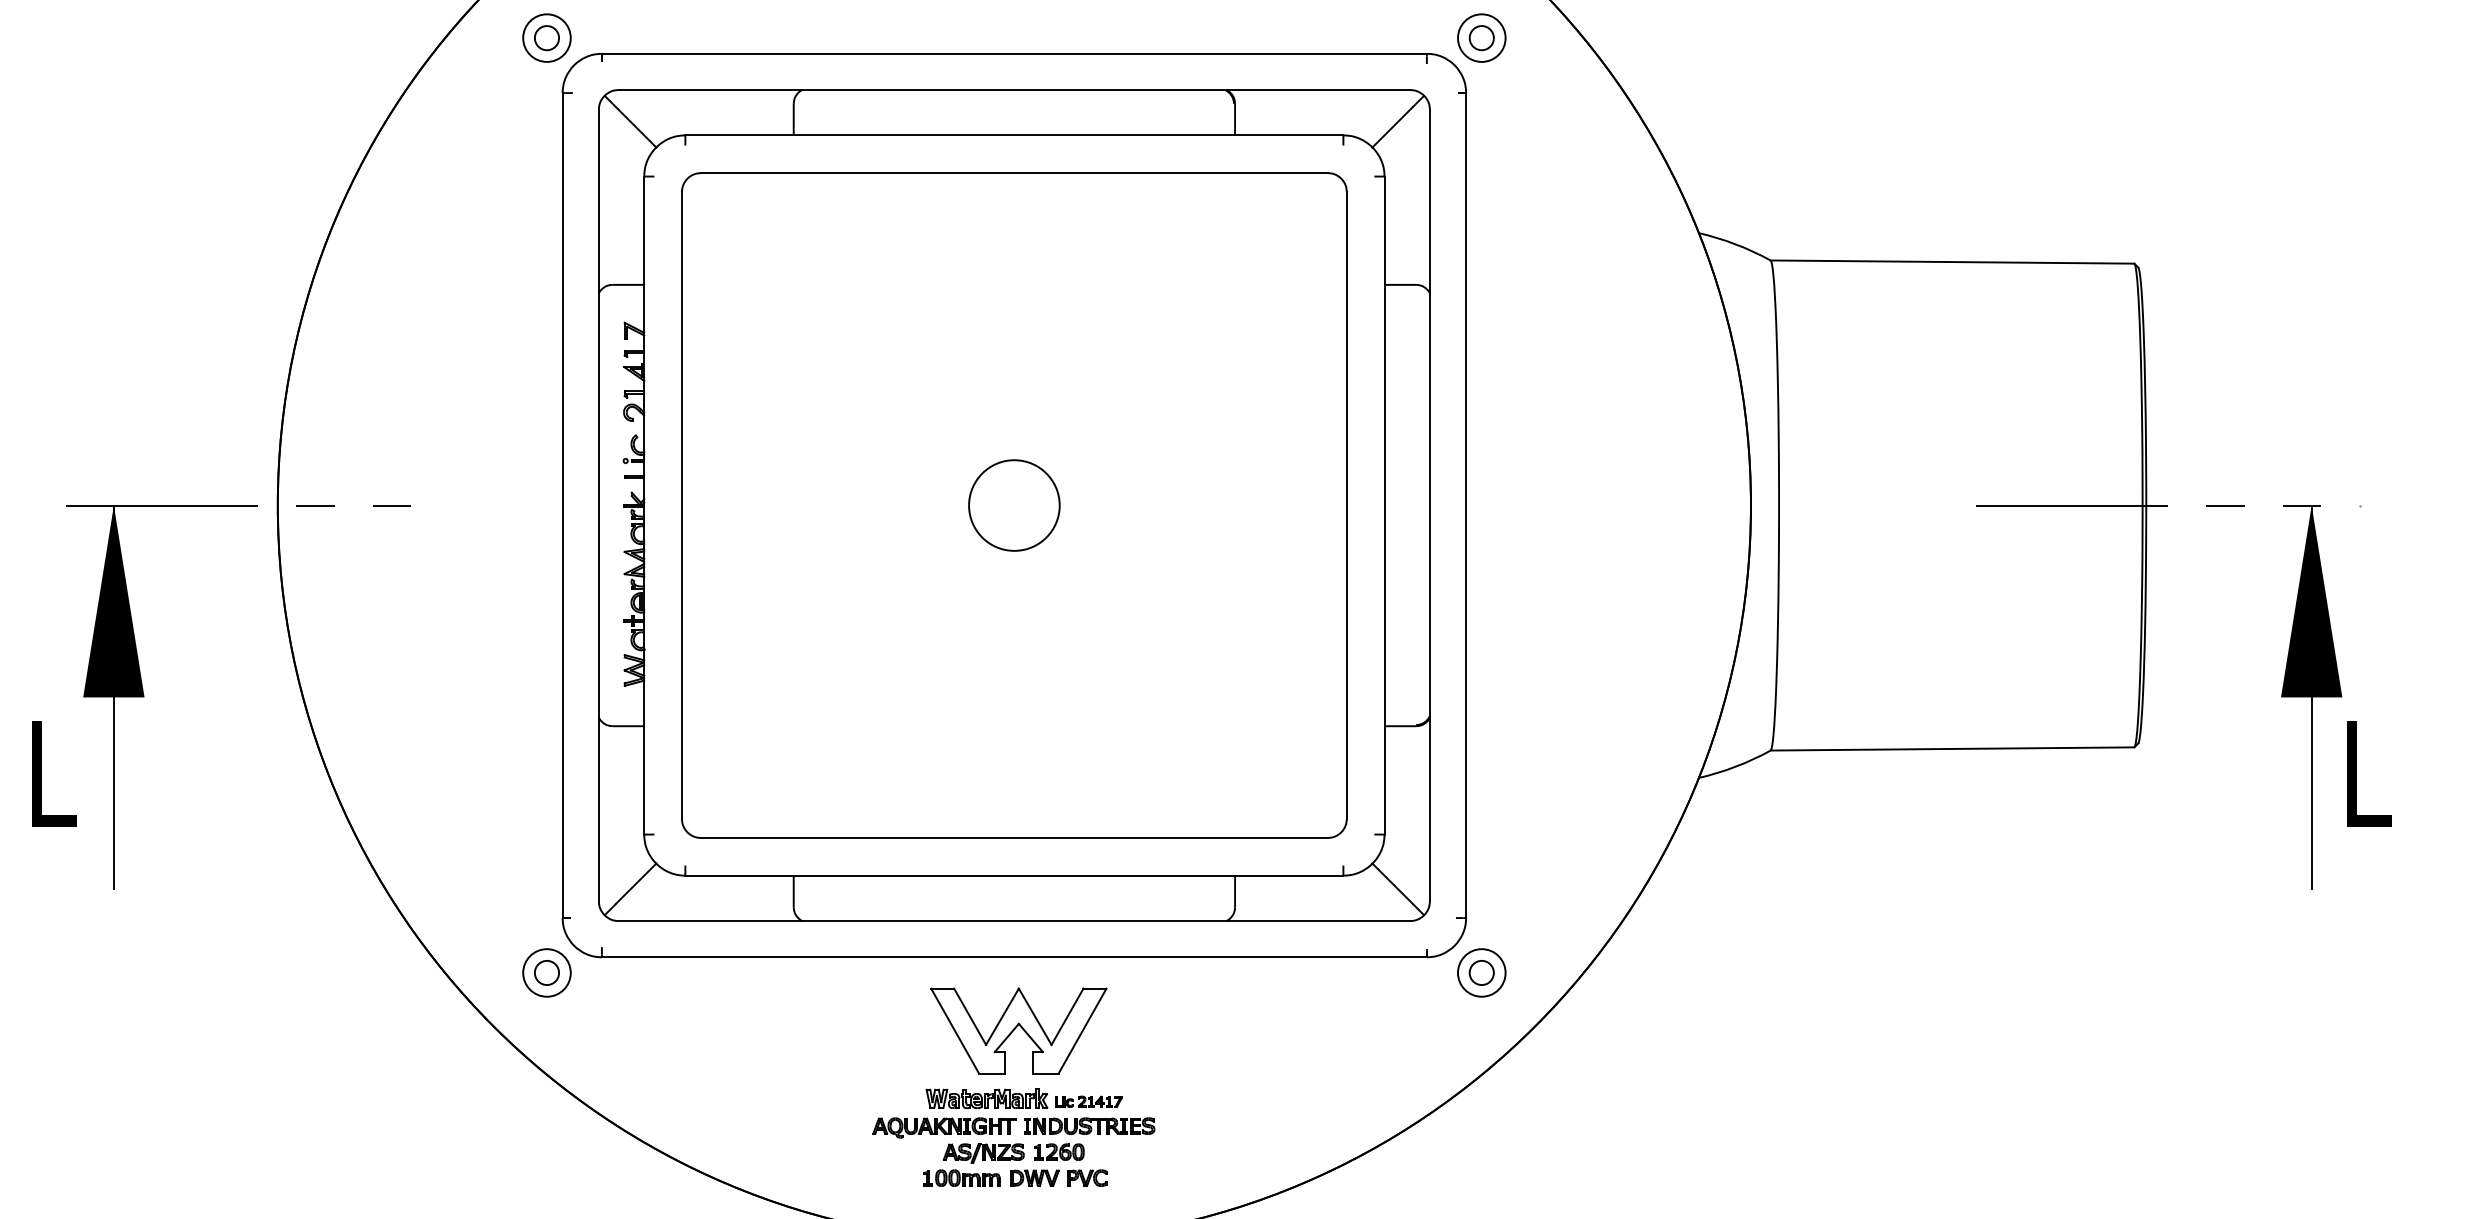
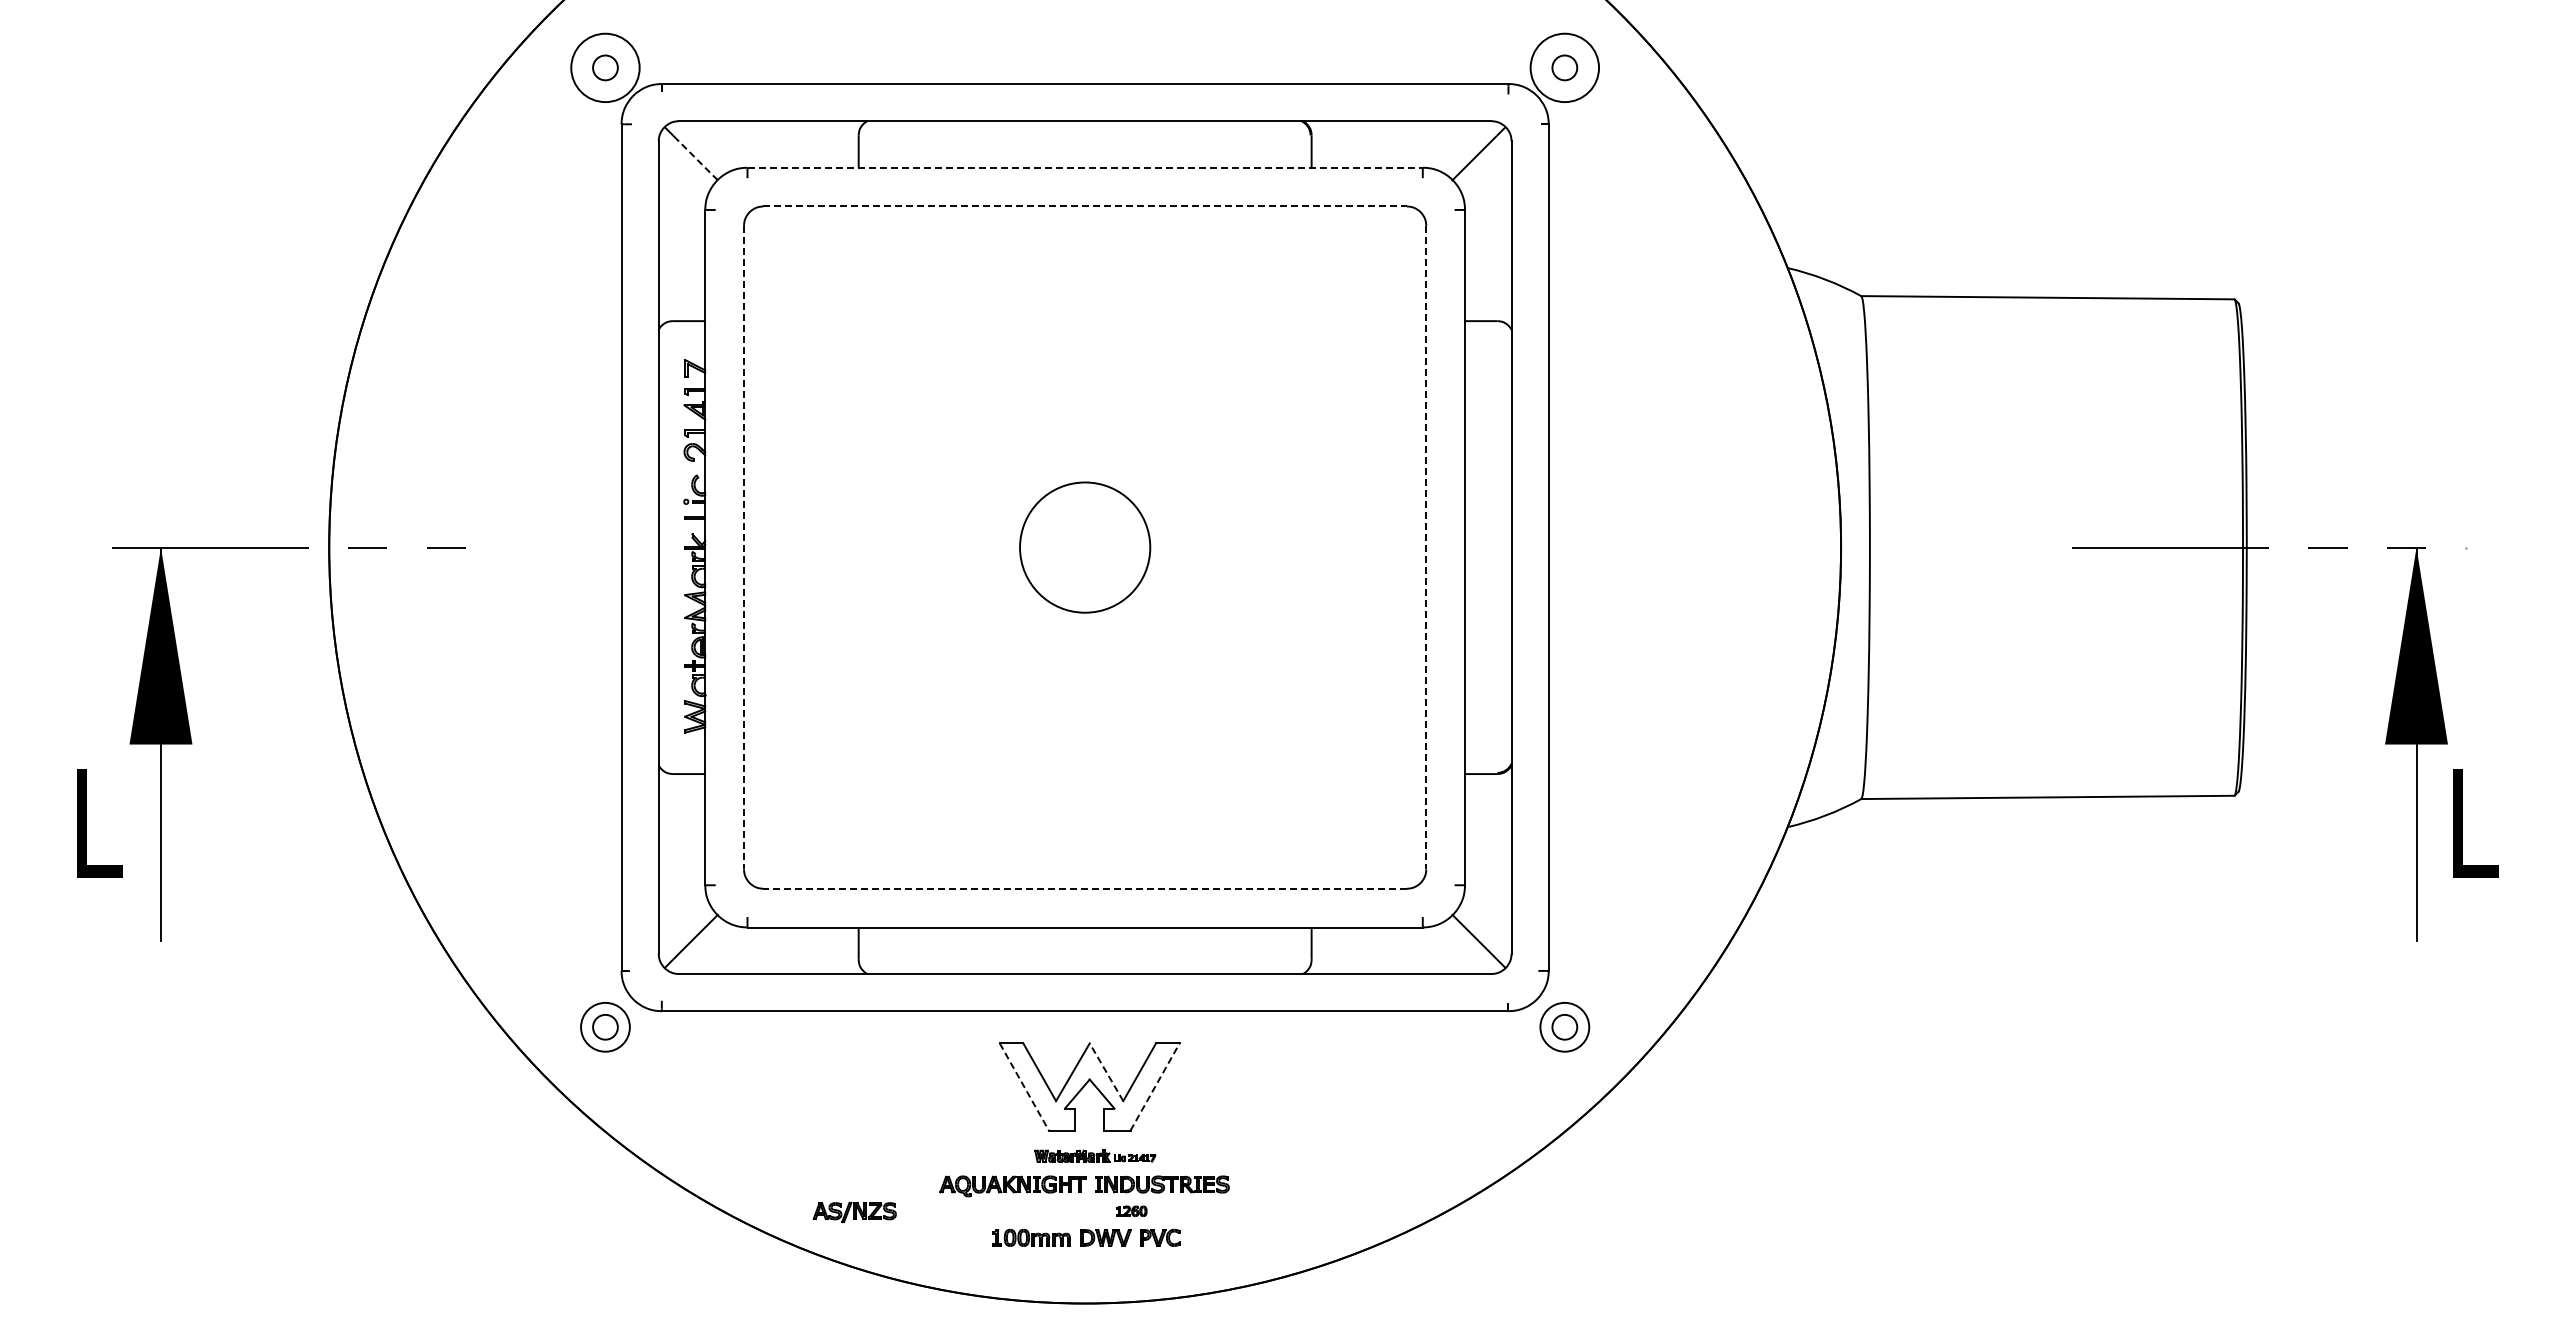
circle: (547, 37) -> (605, 67), size x1.4
circle: (1481, 37) -> (1564, 67), size x1.4
line: (635, 127) -> (696, 159), solid -> dashed
line: (1014, 135) -> (1085, 167), solid -> dashed
line: (1014, 173) -> (1085, 206), solid -> dashed
line: (682, 505) -> (744, 547), solid -> dashed
circle: (1013, 505) -> (1084, 547), size x1.4
line: (1347, 505) -> (1426, 547), solid -> dashed
line: (1014, 837) -> (1085, 888), solid -> dashed
line: (1035, 1016) -> (1106, 1071), solid -> dashed
line: (1082, 1030) -> (1155, 1086), solid -> dashed
line: (955, 1031) -> (1024, 1087), solid -> dashed
part: (1024, 1097) -> (1095, 1155), size x0.6
part: (1059, 1152) -> (1131, 1211), size x0.6
part: (983, 1153) -> (854, 1212), moved

